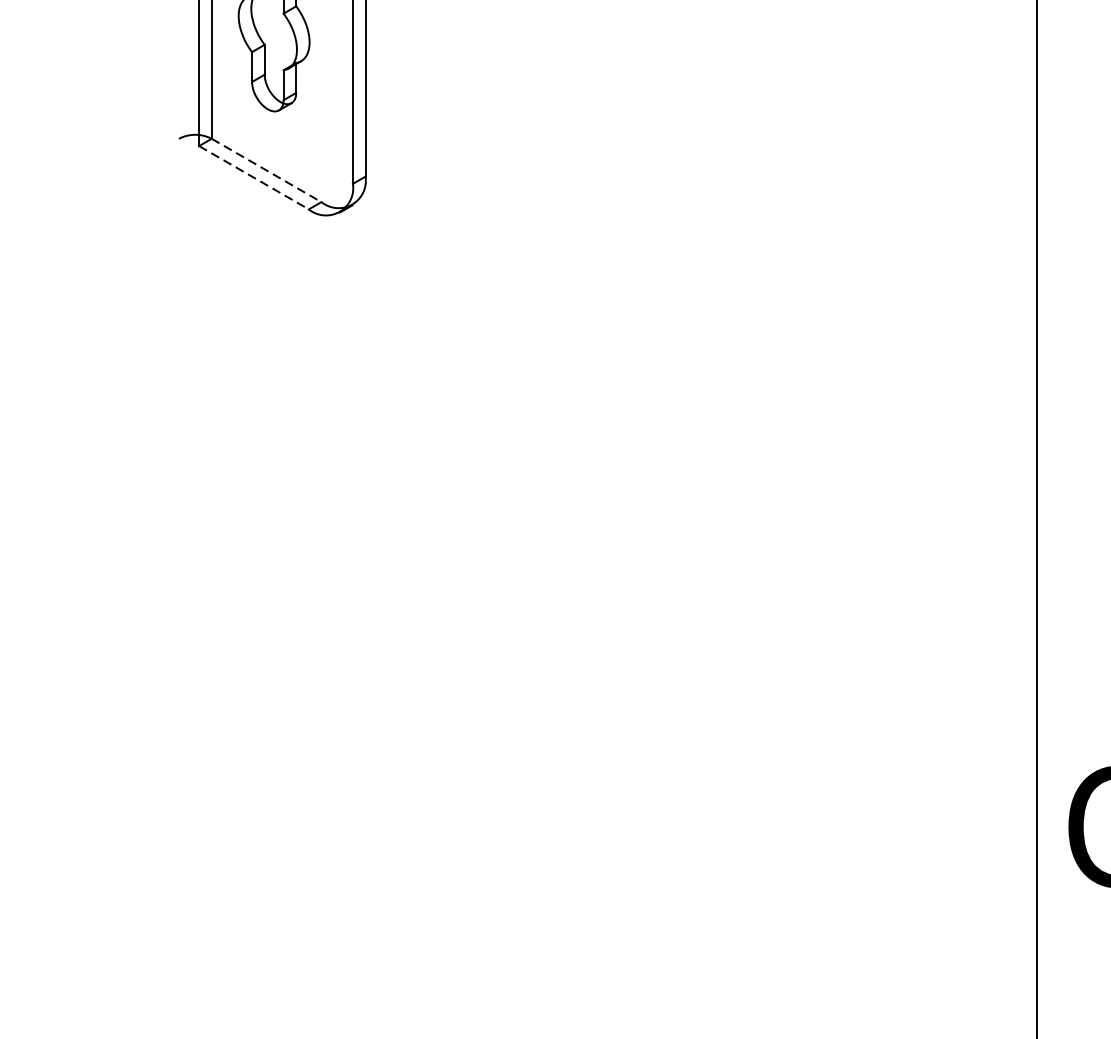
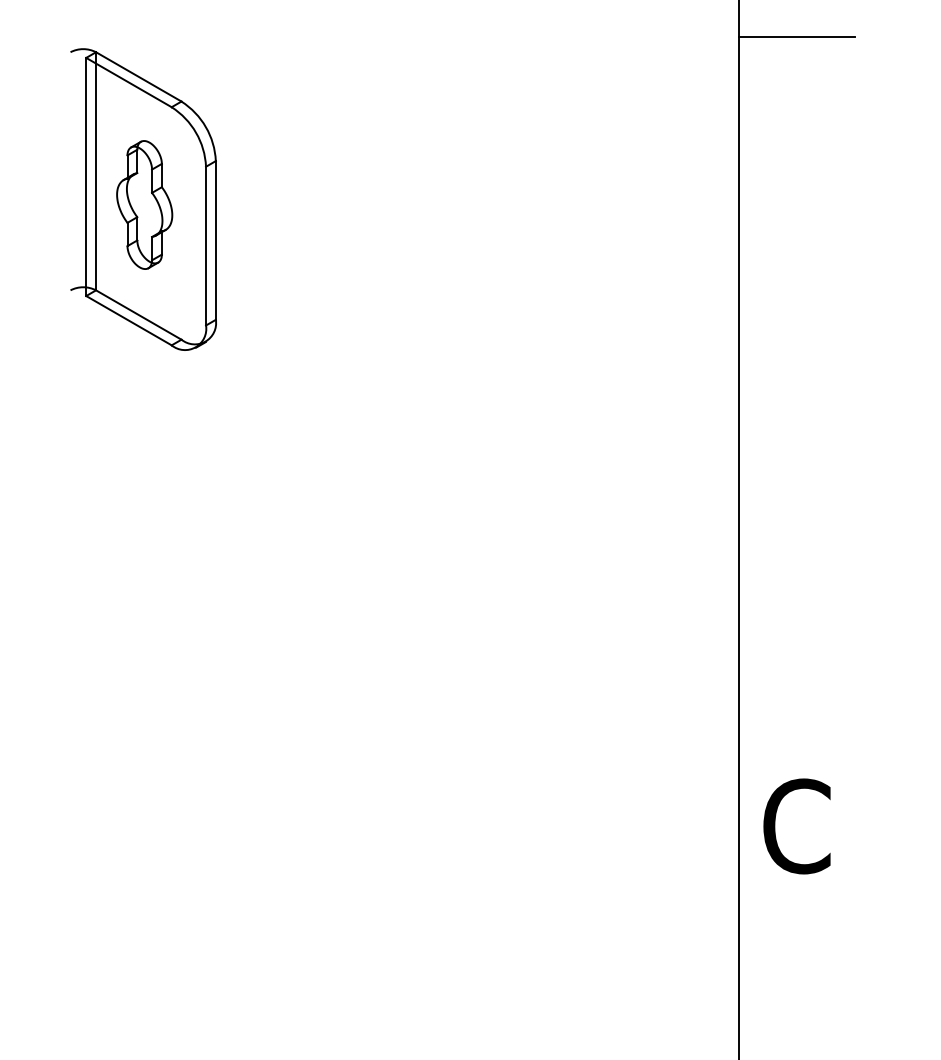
line: (267, 171) -> (139, 315), dashed -> solid
line: (254, 177) -> (129, 320), dashed -> solid

